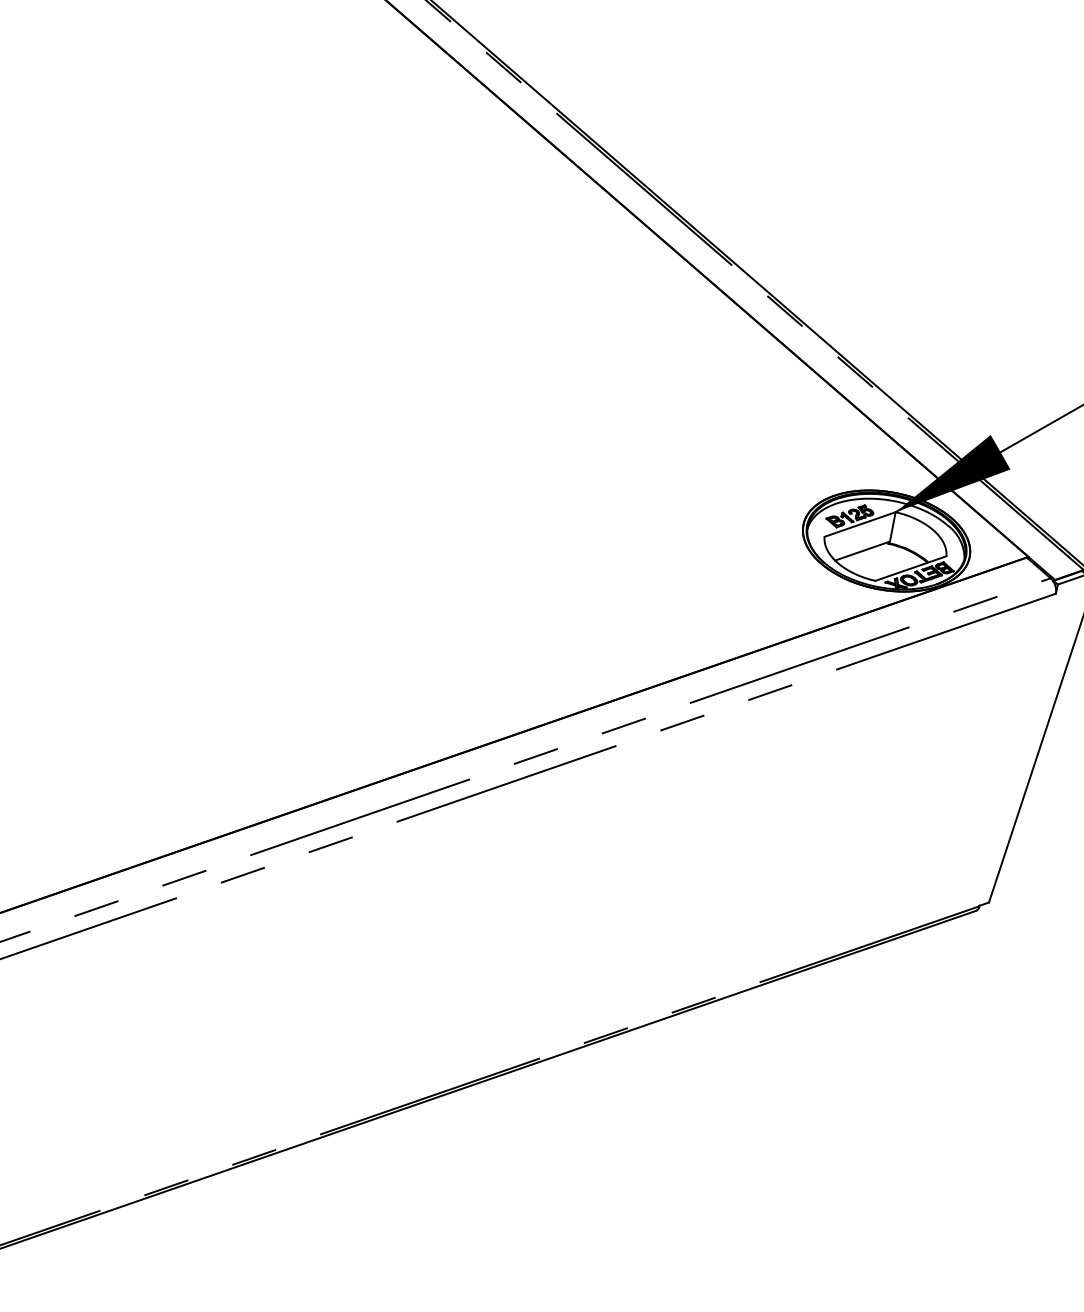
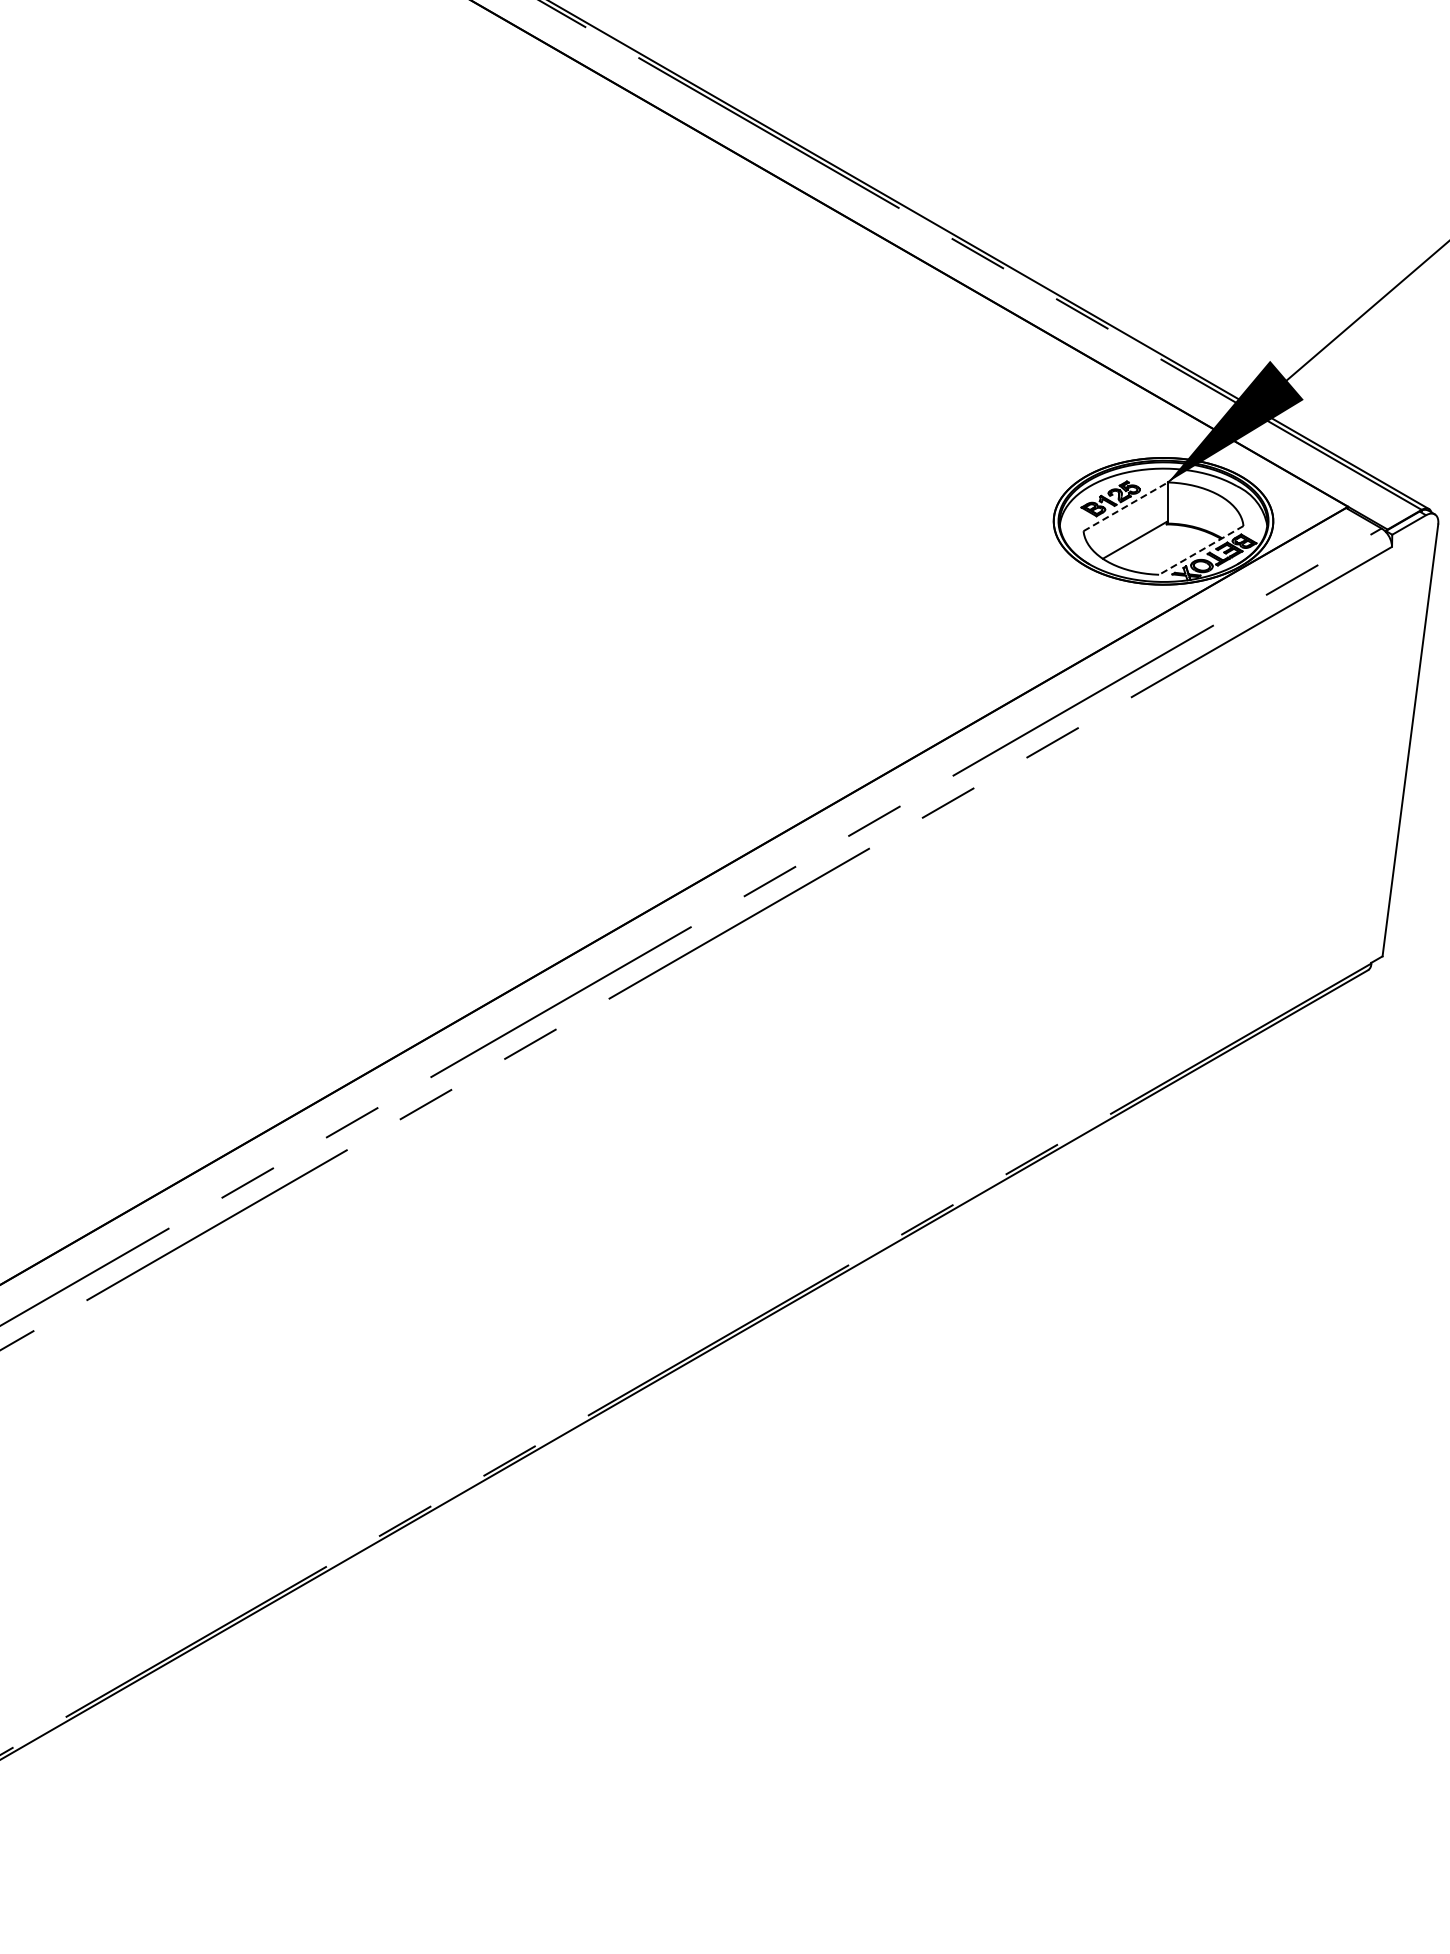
line: (859, 524) -> (1125, 506), solid -> dashed
line: (911, 568) -> (1201, 550), solid -> dashed

